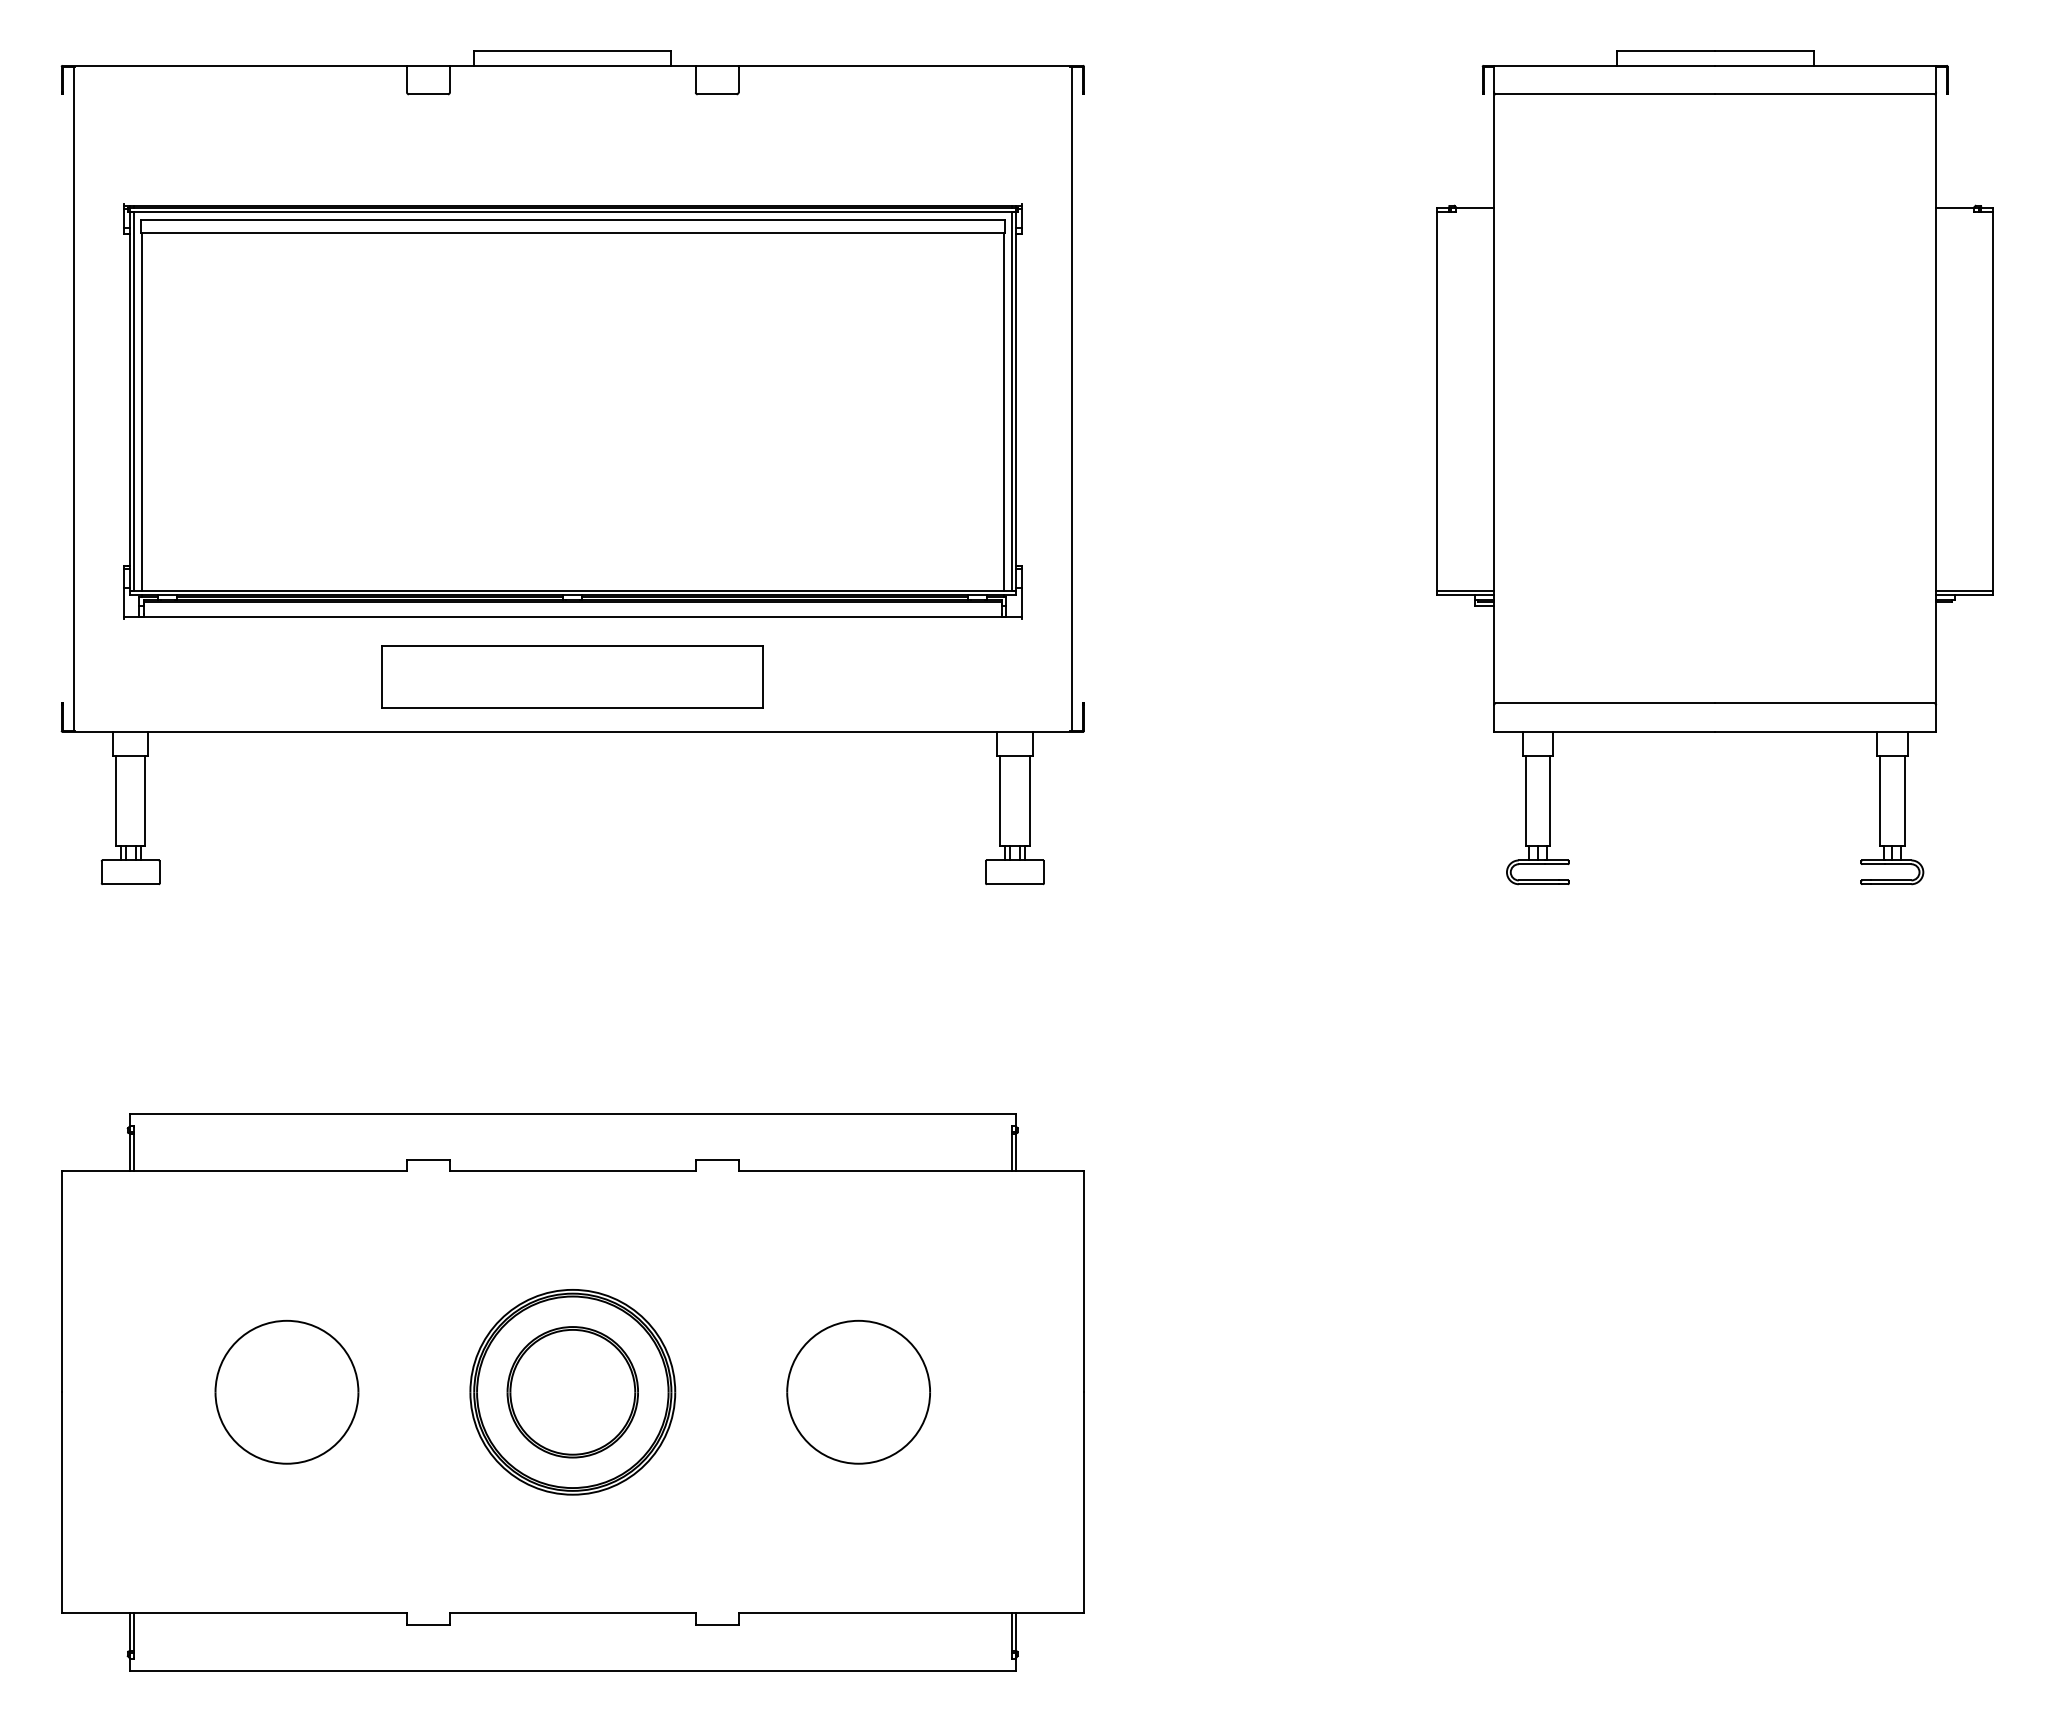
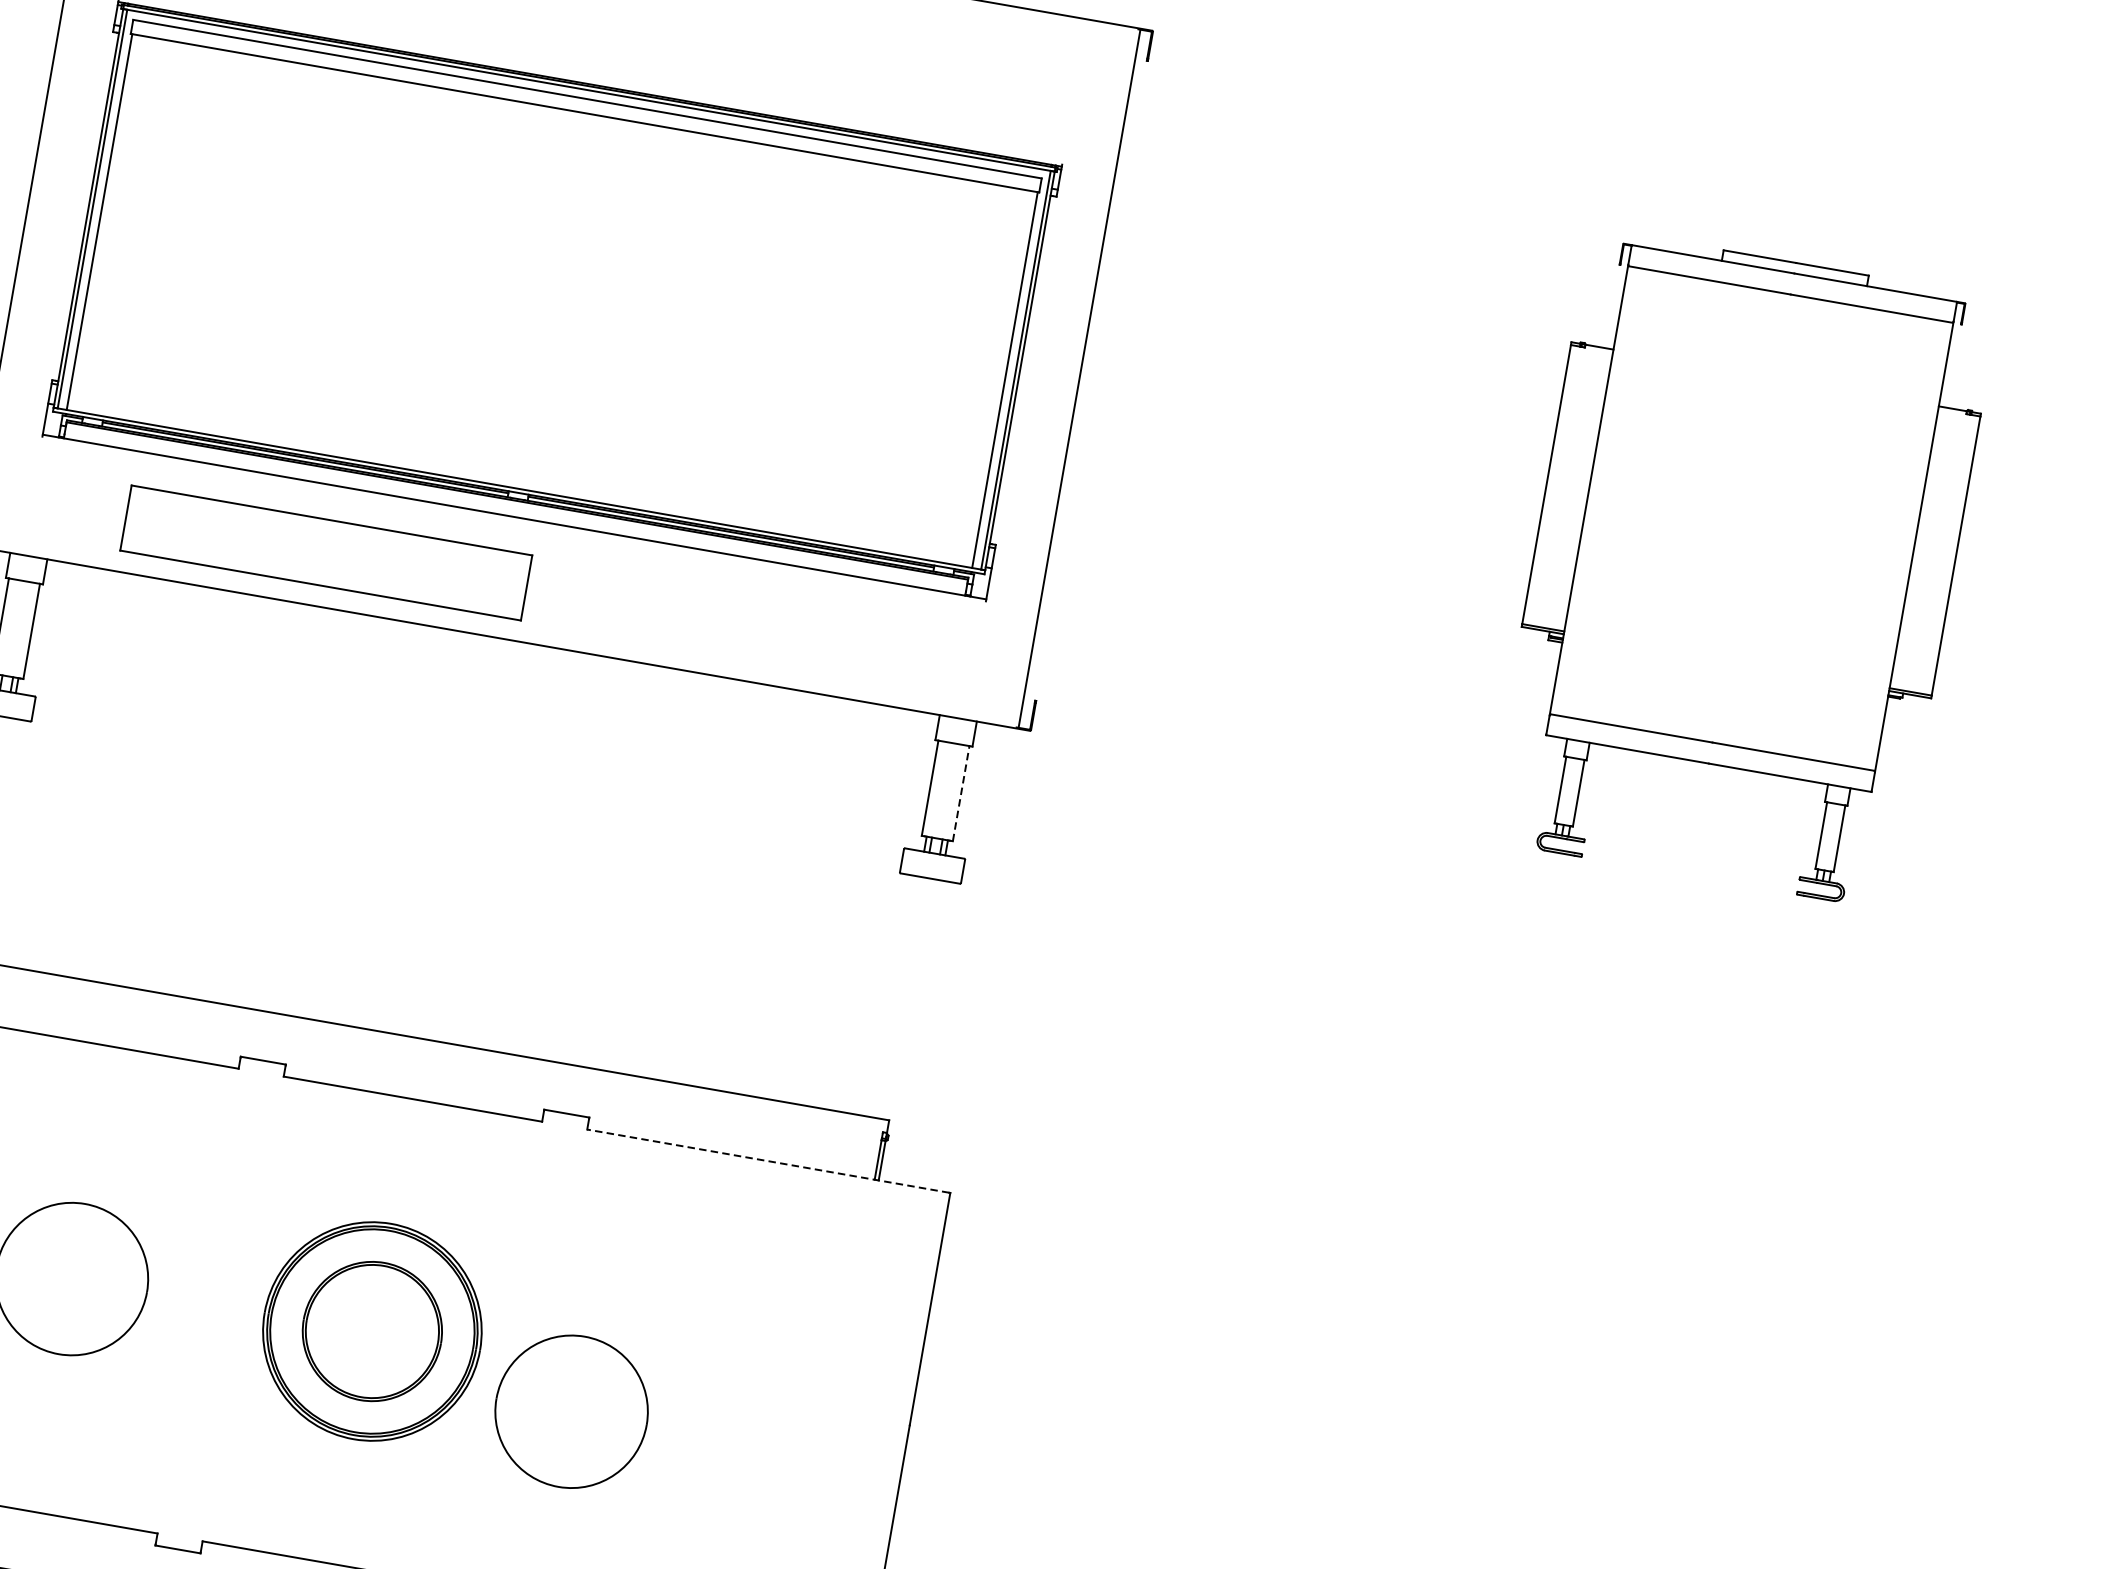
part: (1714, 467) -> (1742, 568), size x0.7
part: (572, 676) -> (326, 552), moved
line: (1029, 800) -> (961, 793), solid -> dashed
line: (910, 1171) -> (767, 1161), solid -> dashed
part: (858, 1391) -> (571, 1410), moved

